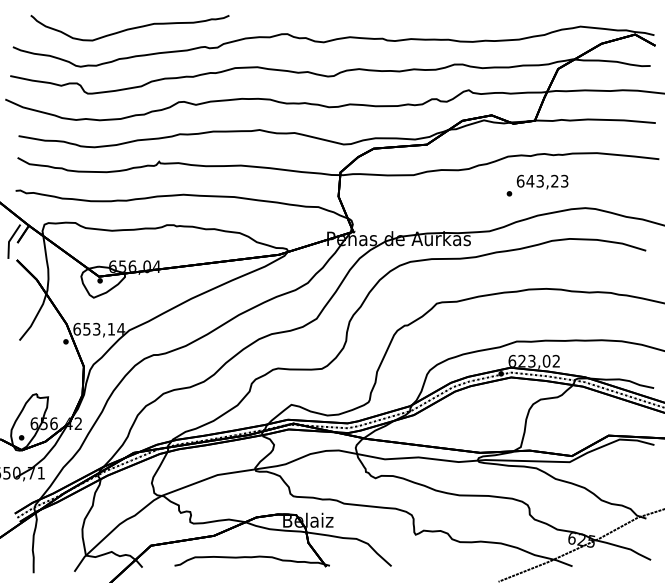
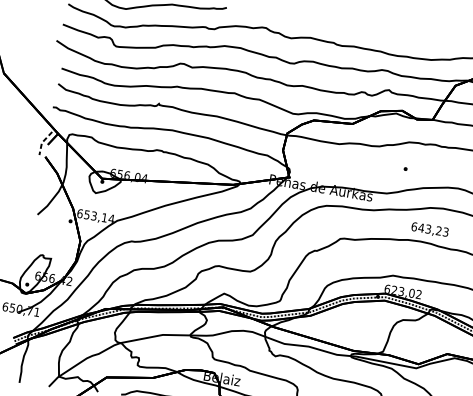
text: (542, 181) -> (430, 229), moved
line: (9, 241) -> (42, 142), solid -> dashed

